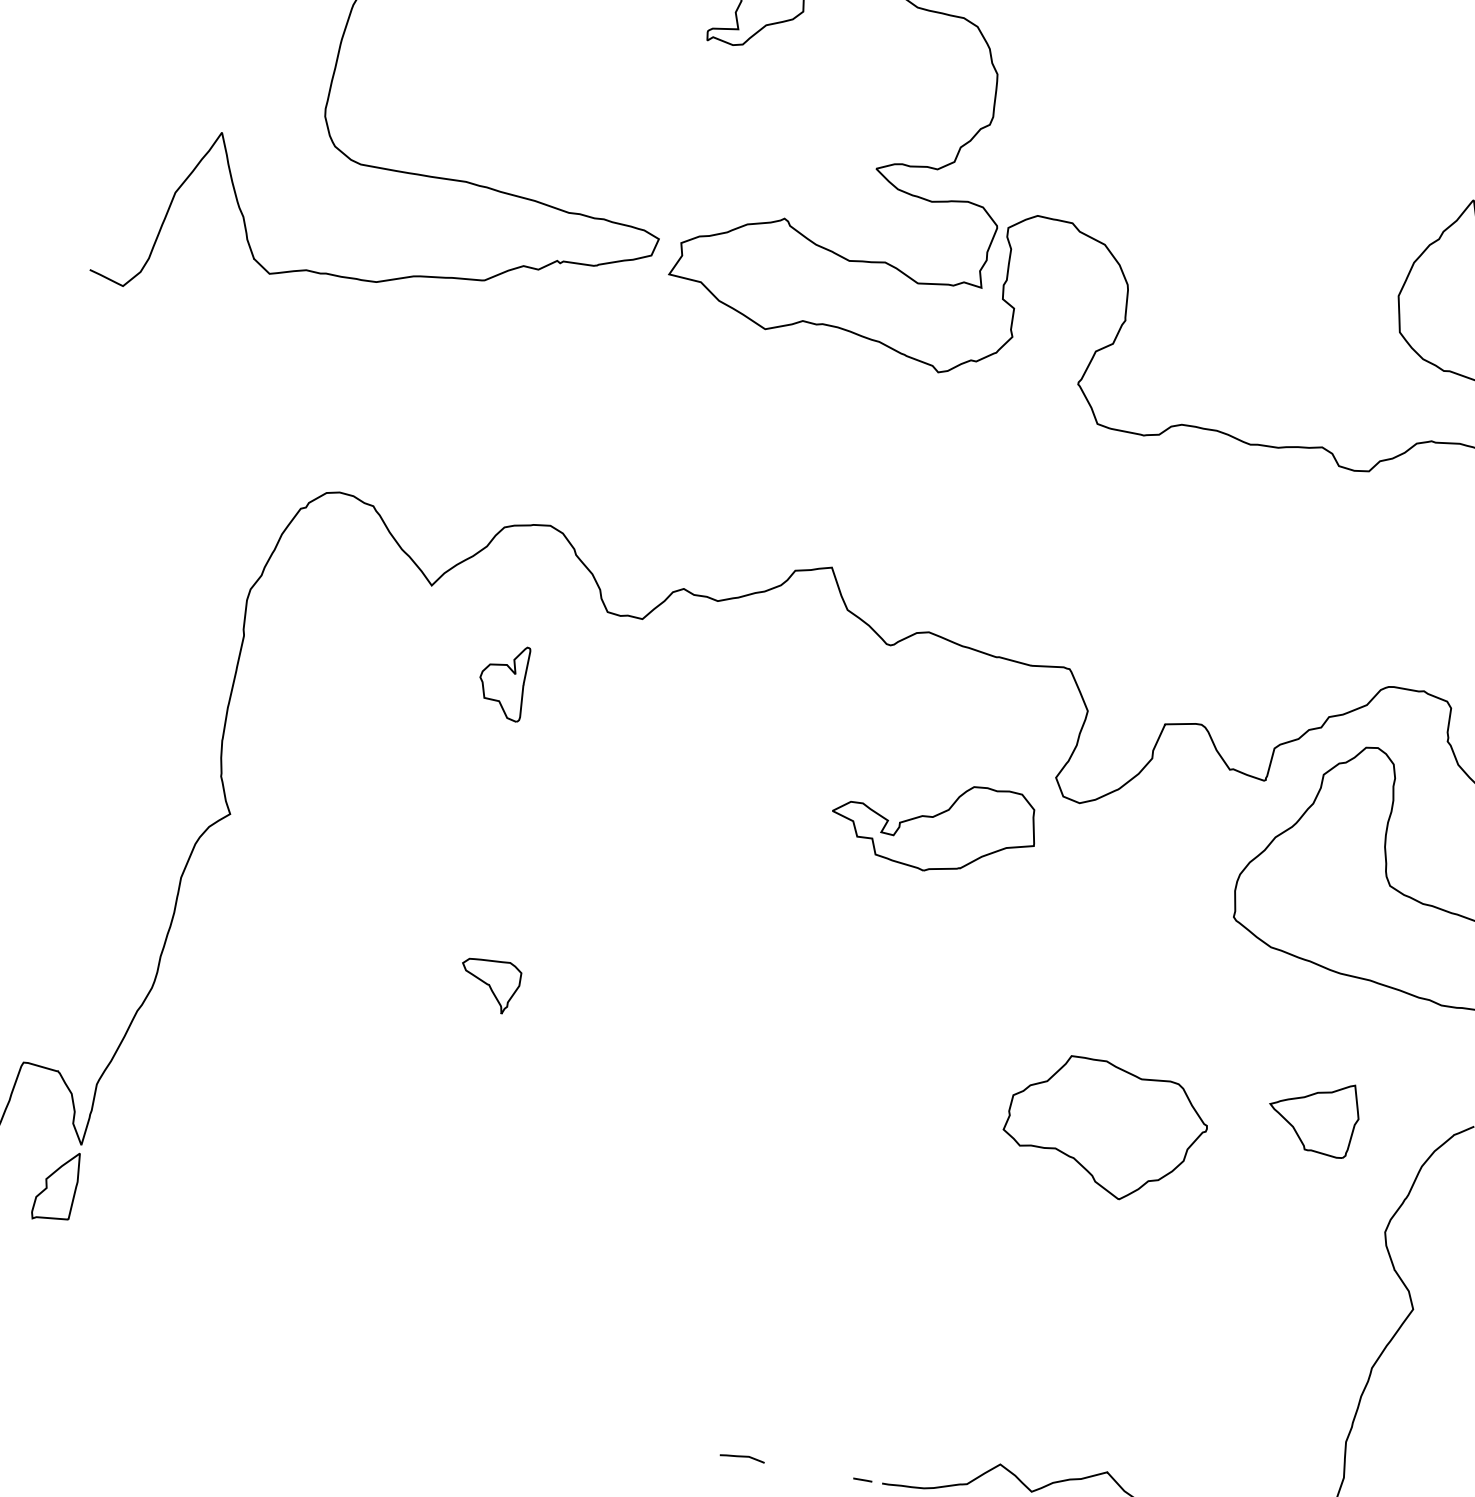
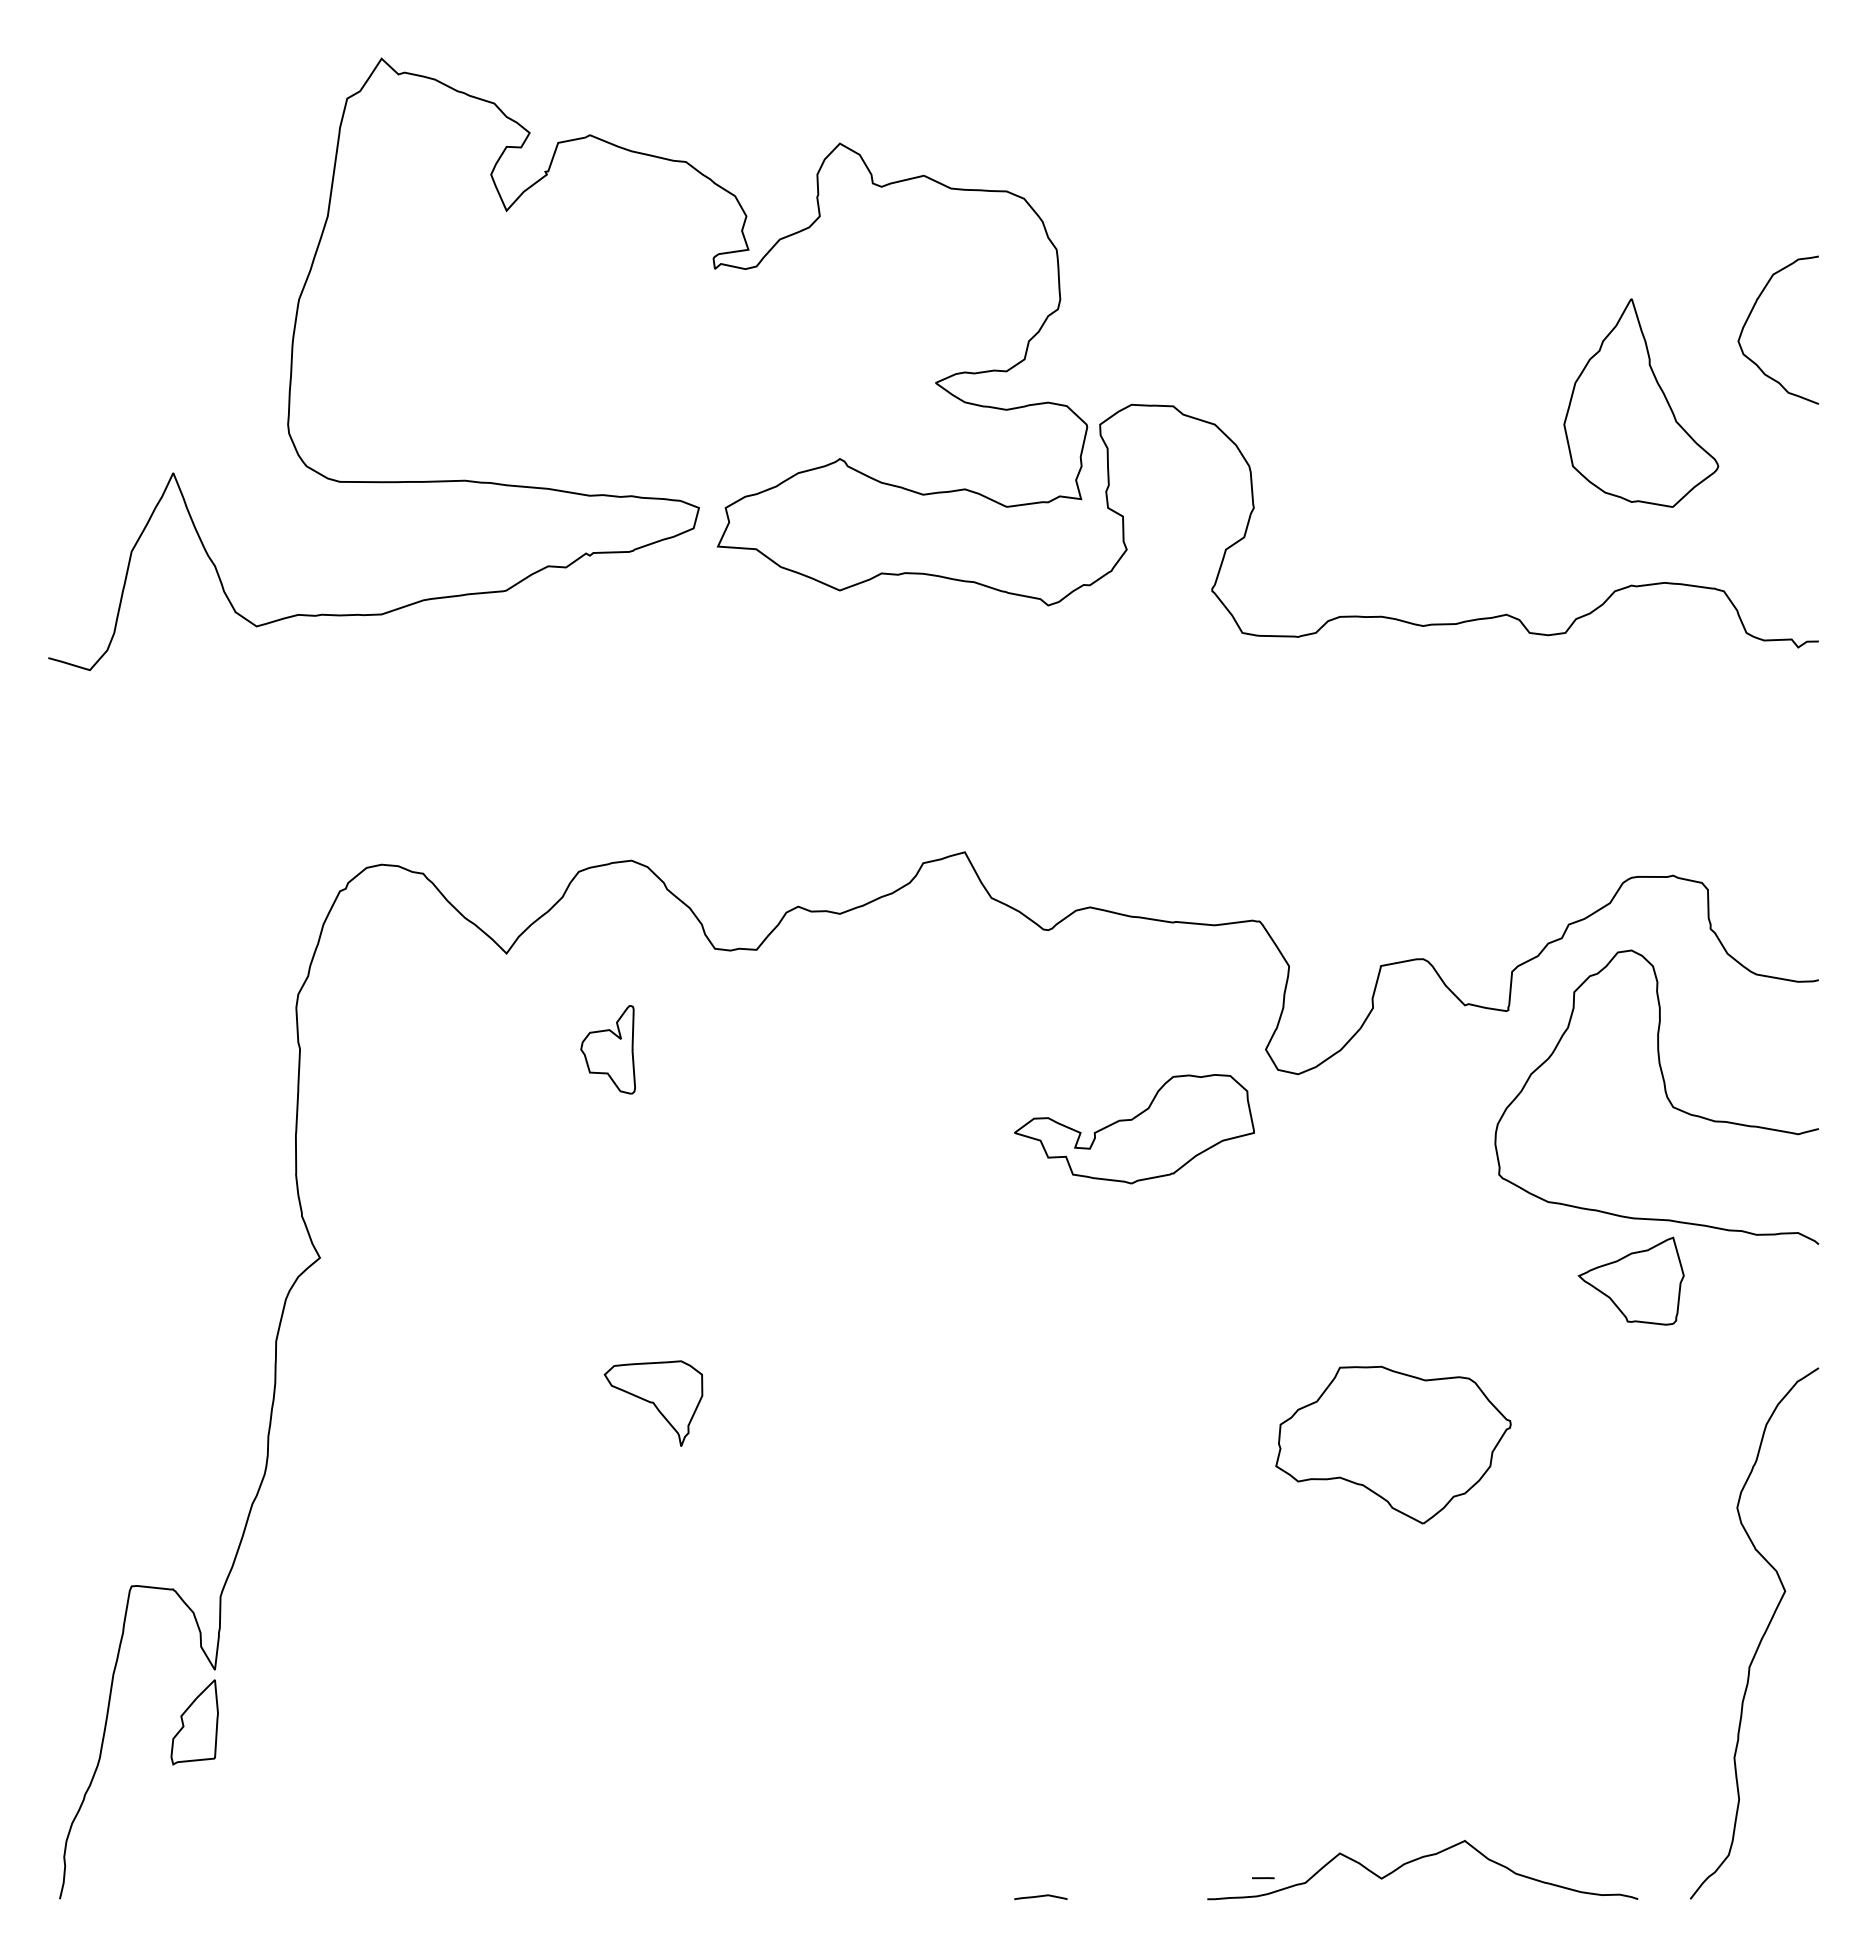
part: (489, 985) -> (653, 1403), size x1.4
part: (1313, 1115) -> (1630, 1280), moved
line: (862, 1480) -> (1263, 1878), moved

